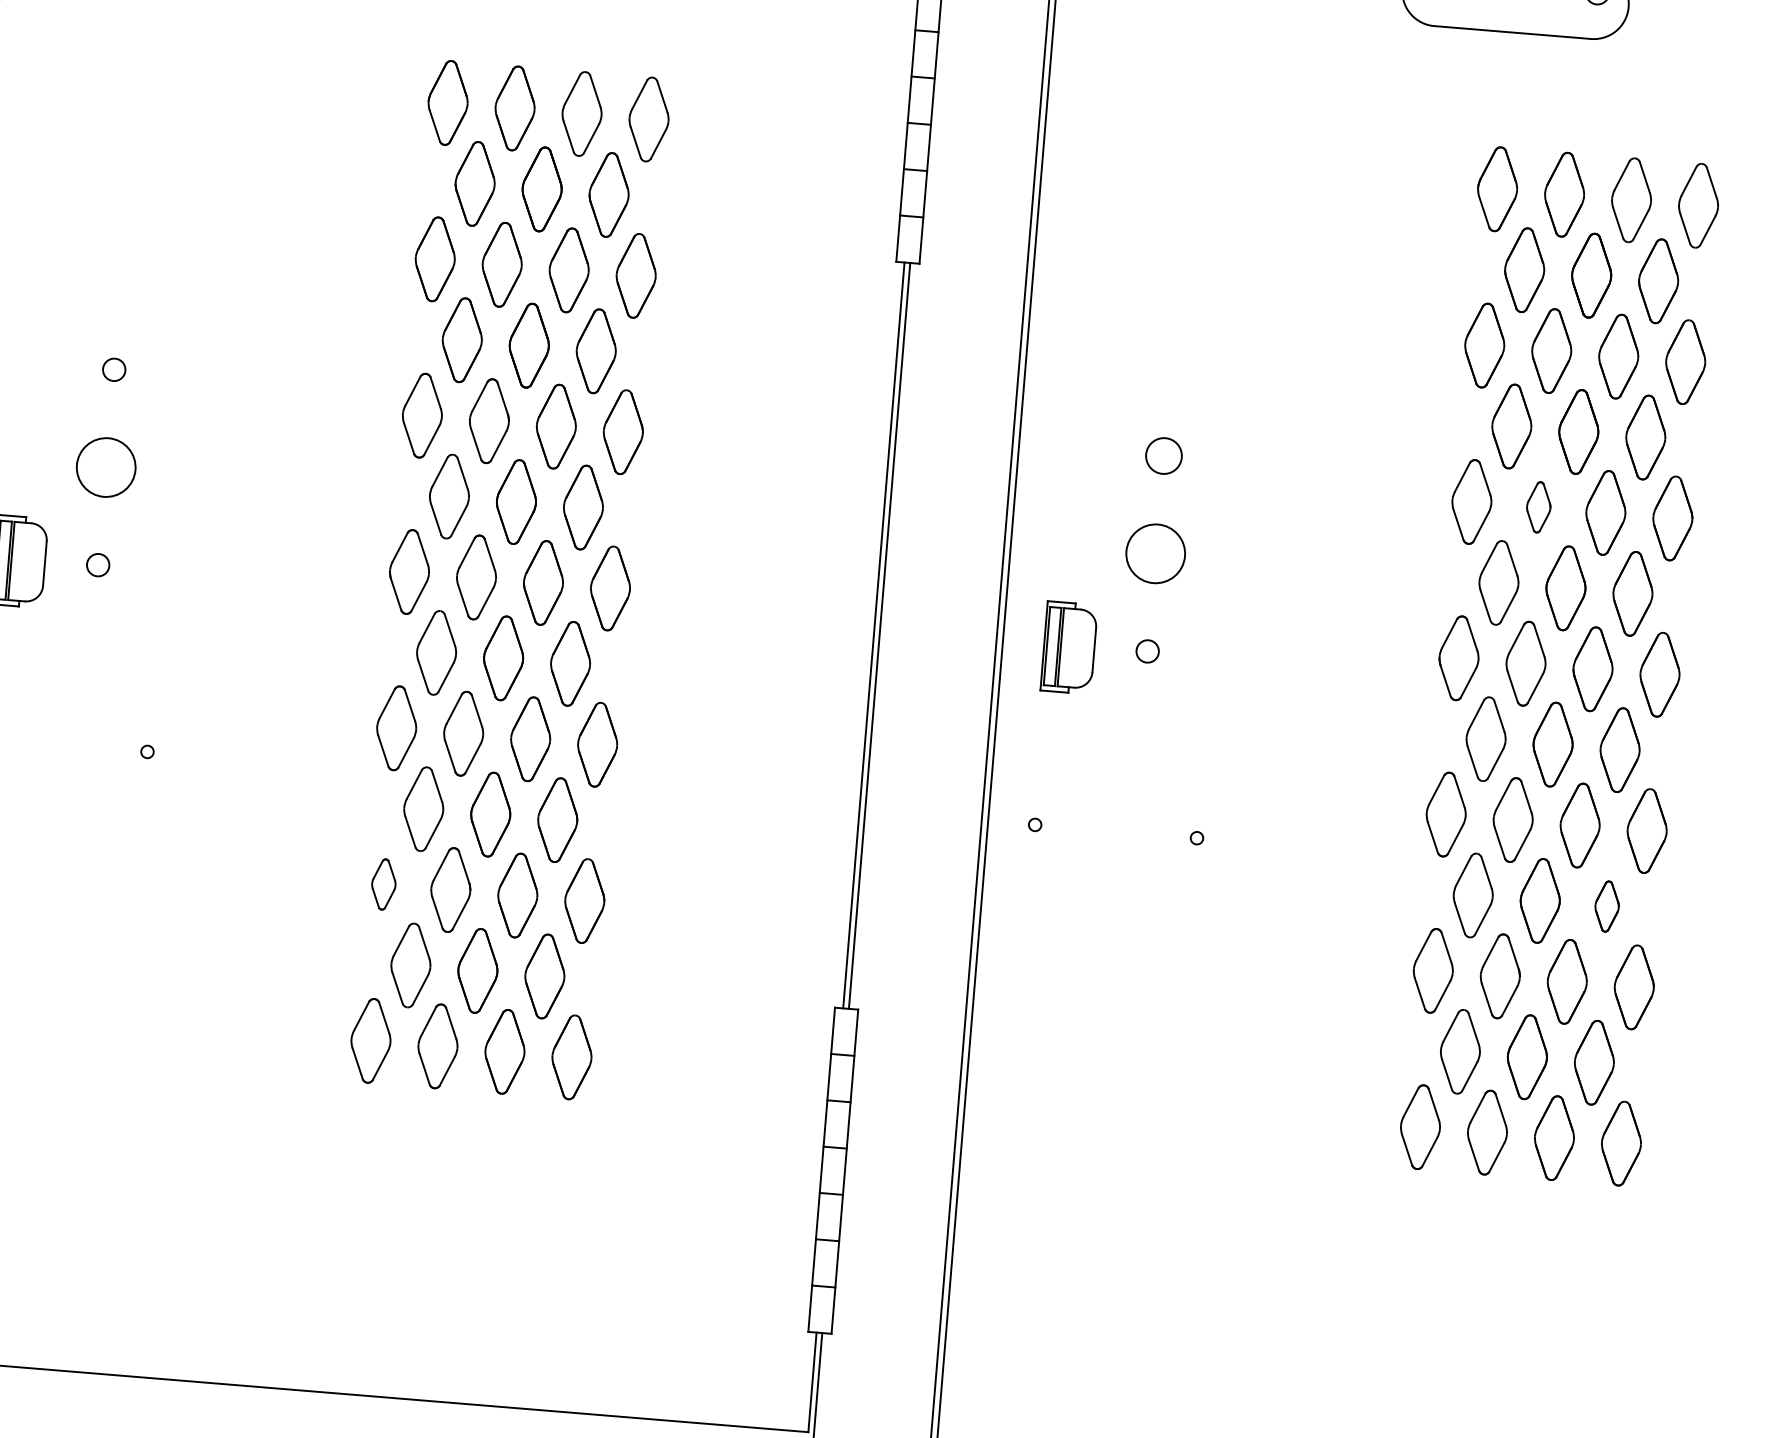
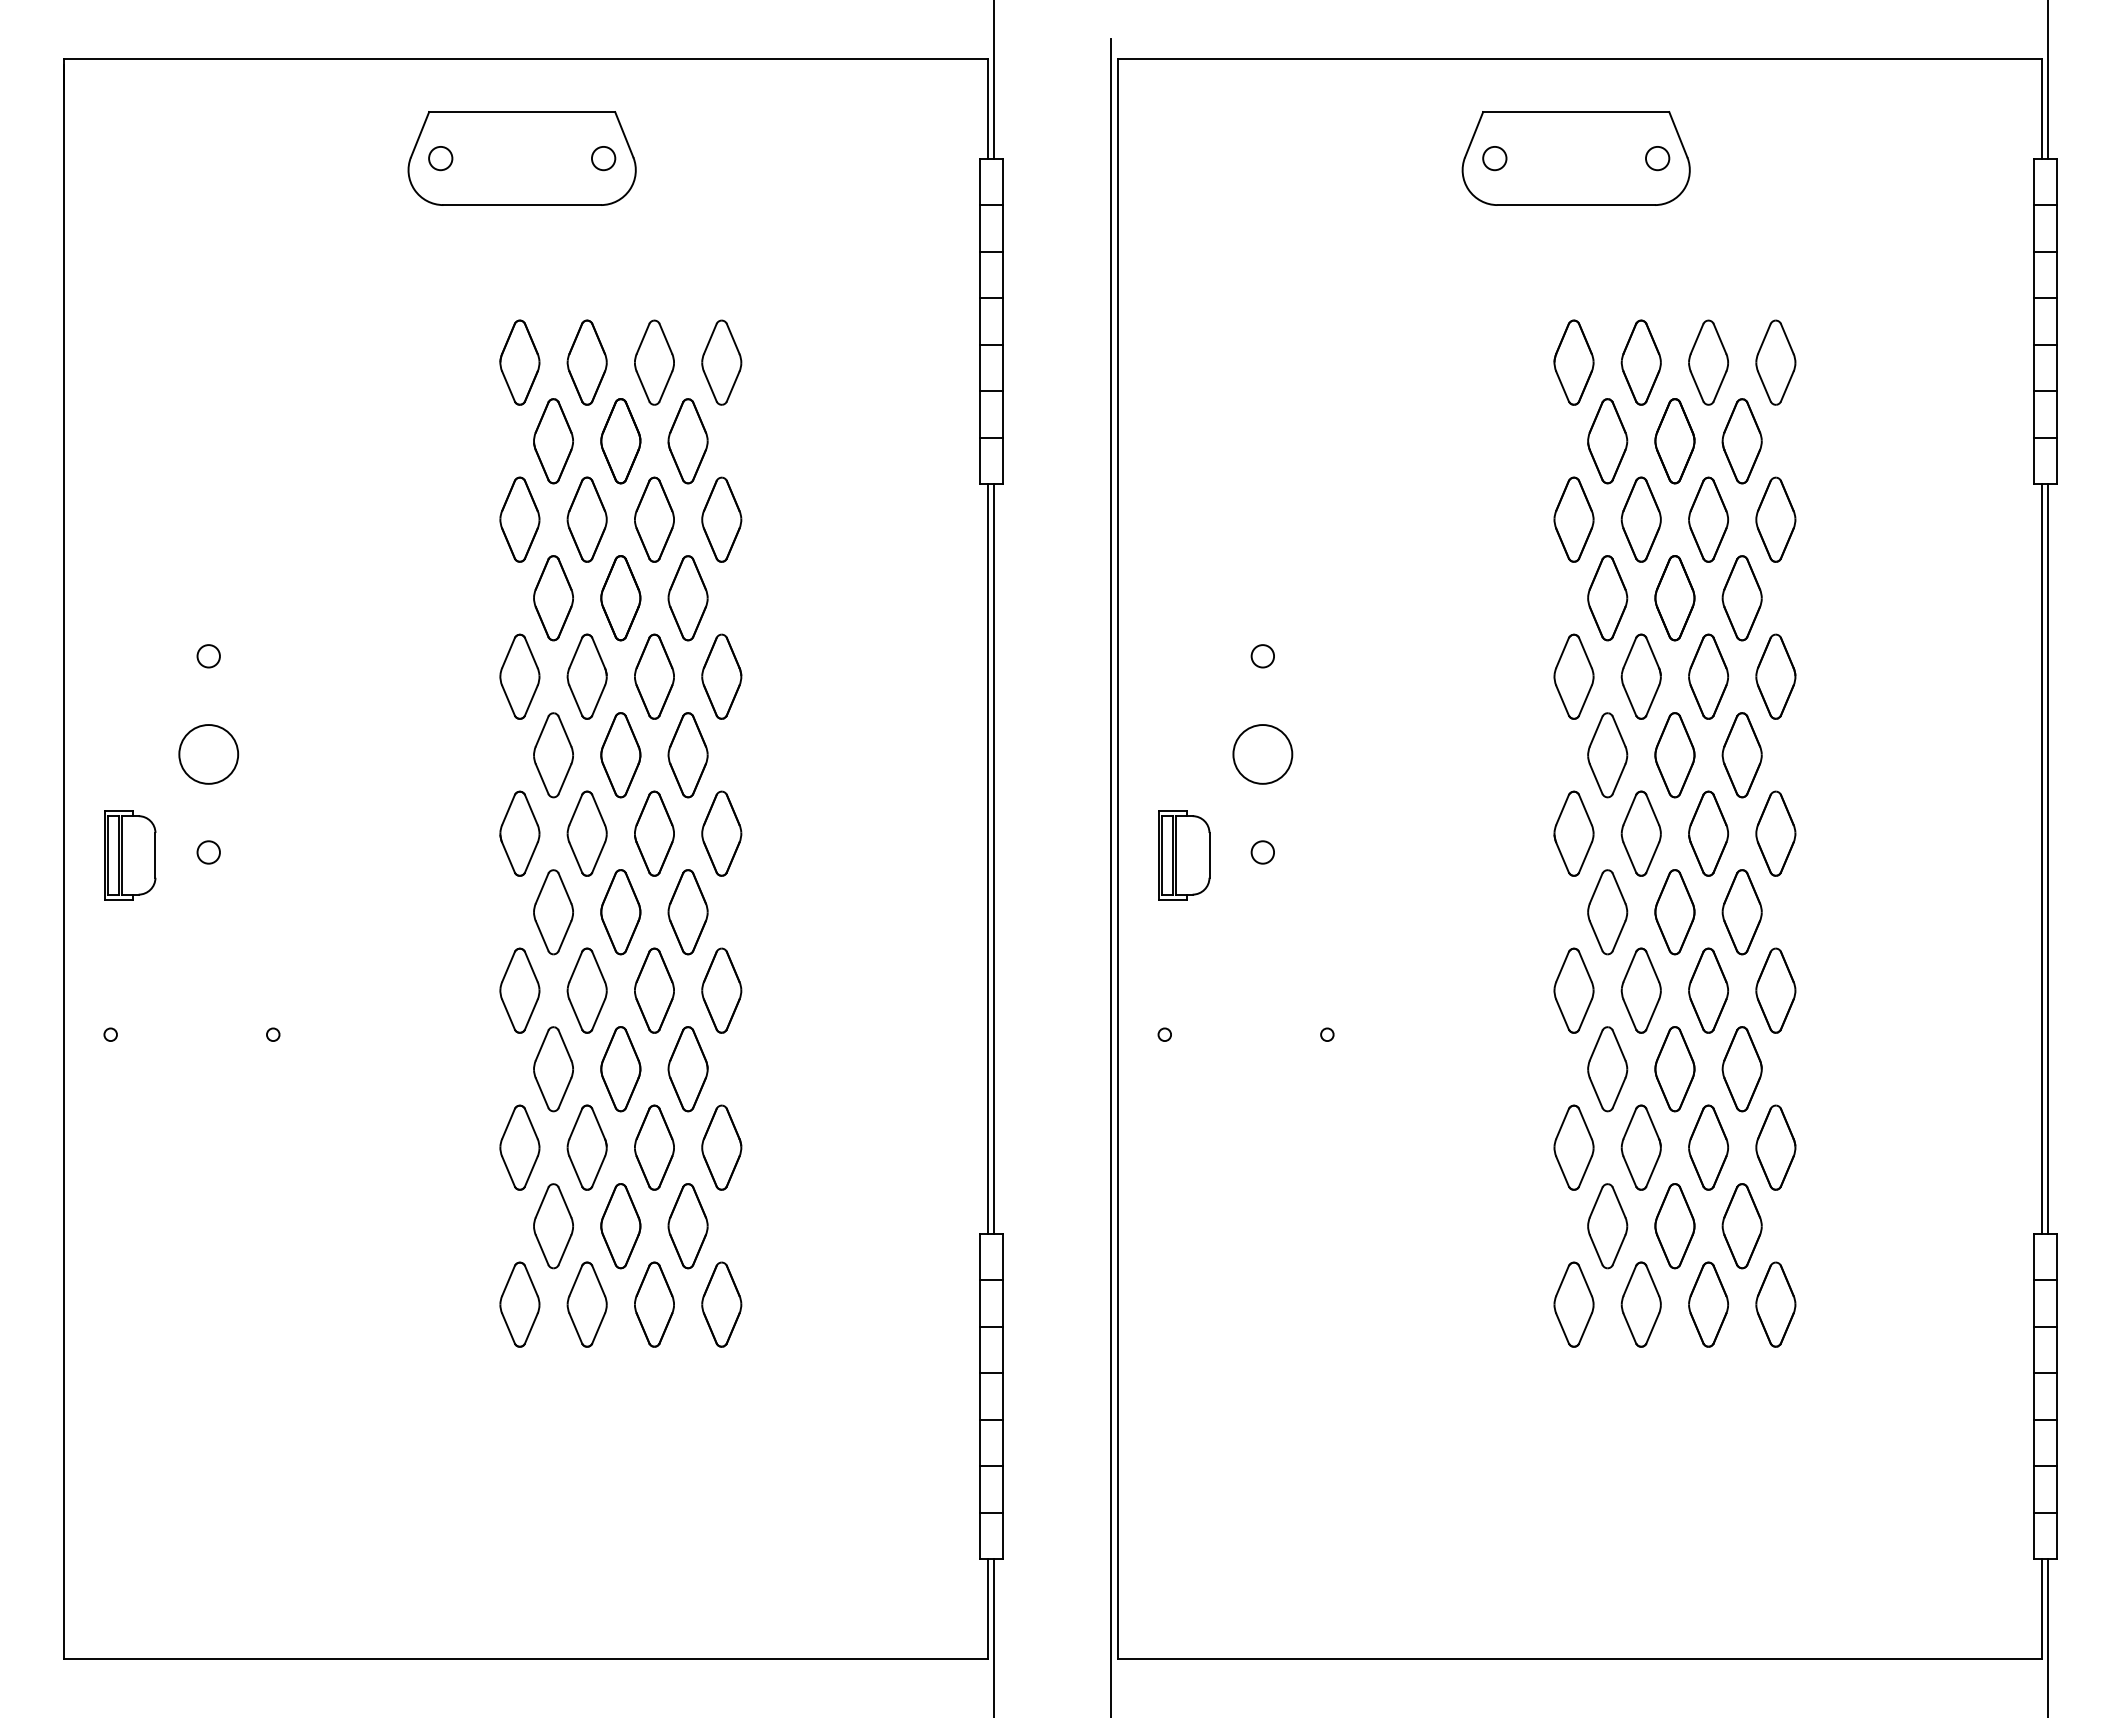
circle: (1163, 456) -> (1262, 656), size x0.62
part: (1538, 507) -> (1640, 676), size x1.67
part: (383, 884) -> (519, 1147), size x1.67
part: (1606, 906) -> (1741, 1069), size x1.67

